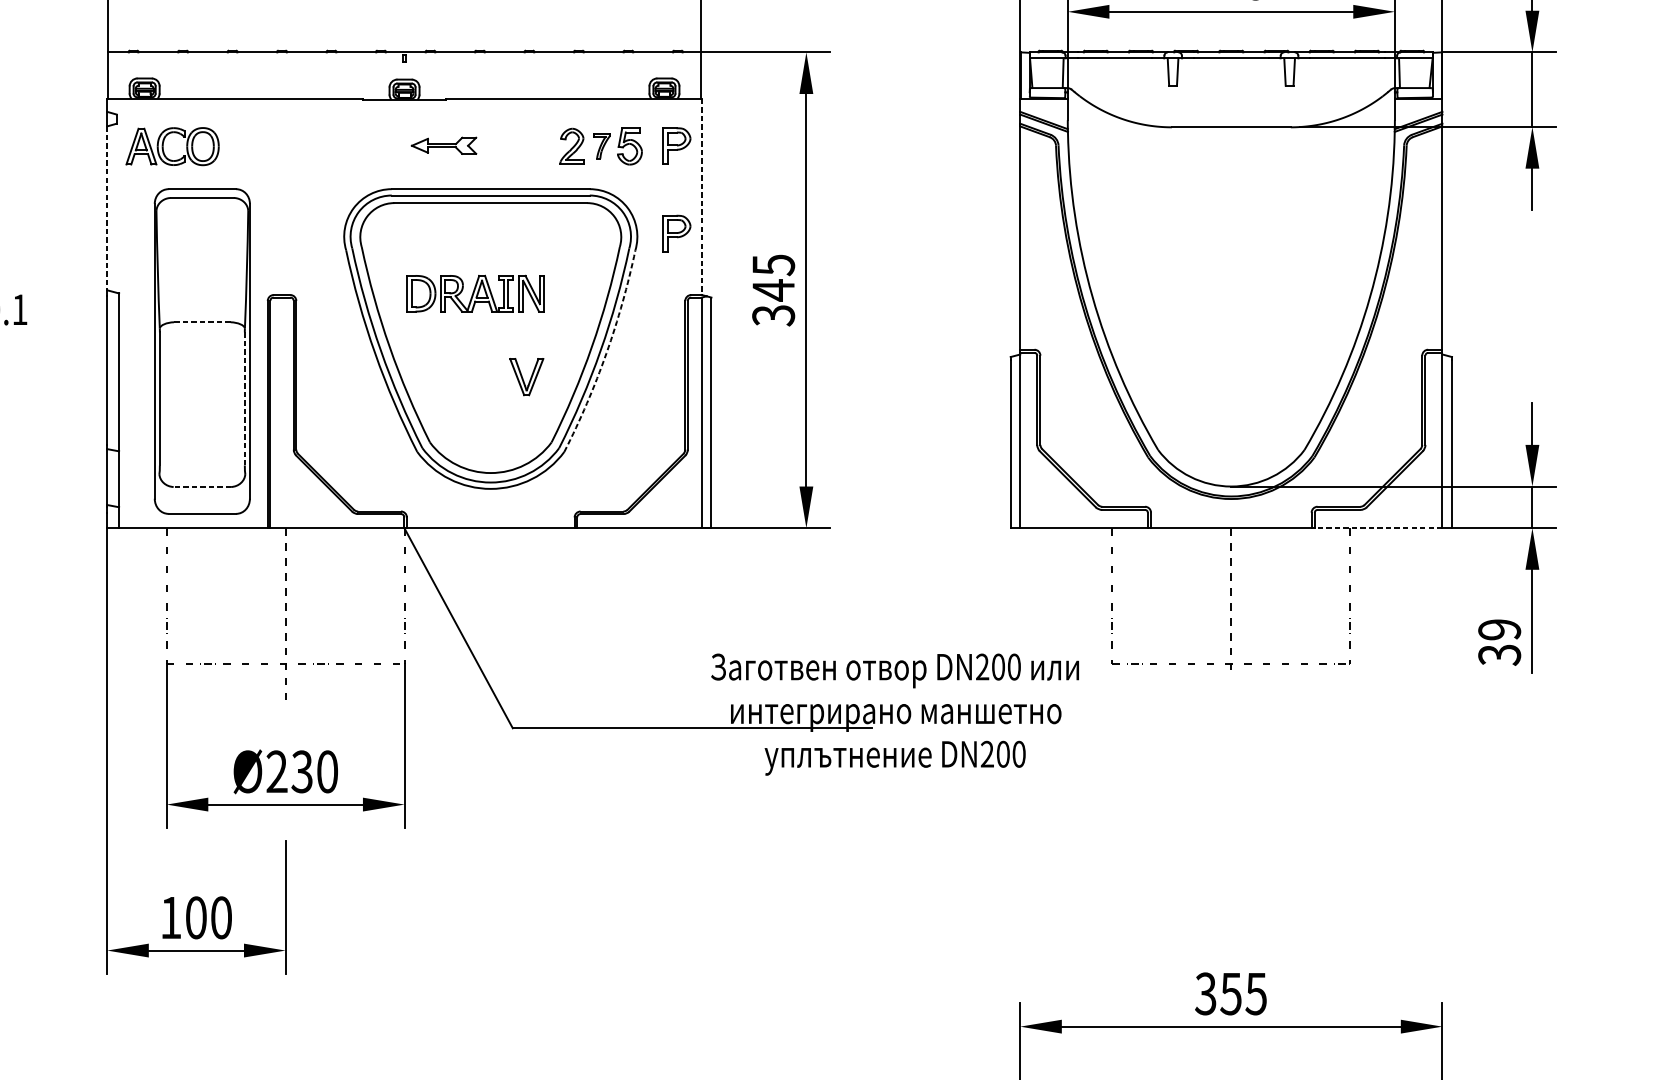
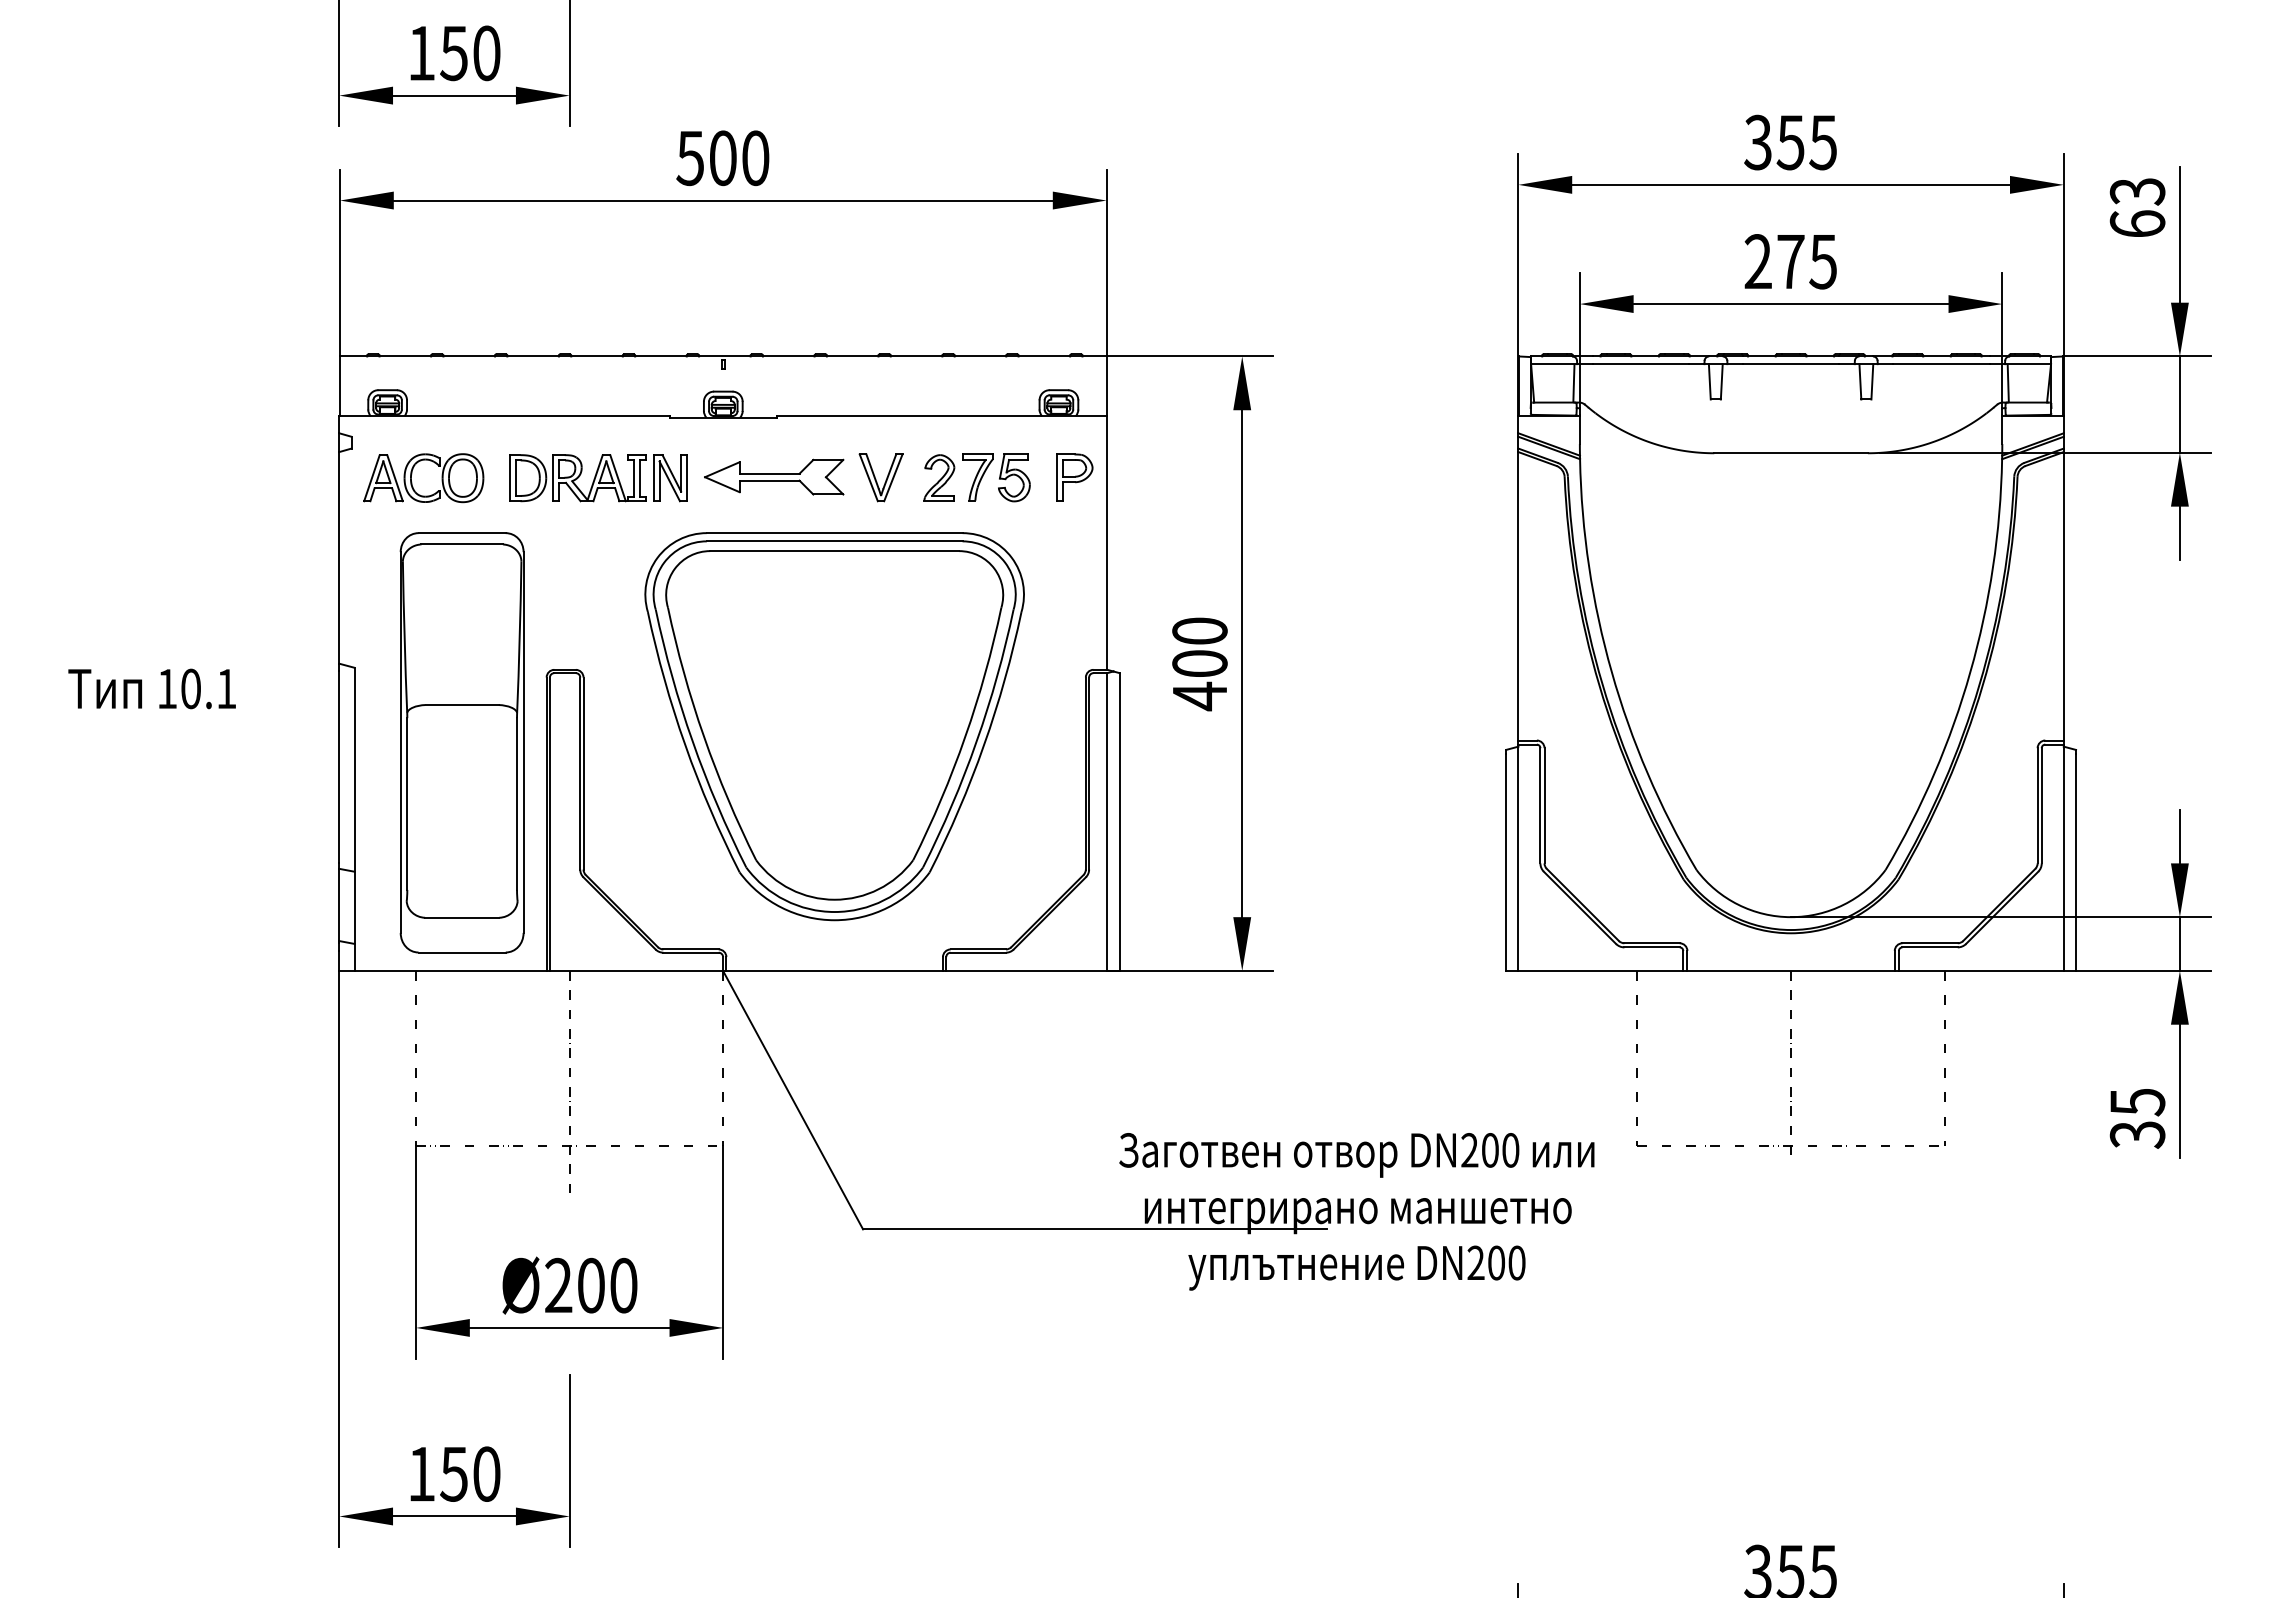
part: (444, 145) -> (774, 476), size x1.67
part: (601, 146) -> (977, 477), size x1.43
line: (702, 197) -> (1107, 543), dashed -> solid
line: (107, 208) -> (339, 557), dashed -> solid
part: (676, 233) -> (1074, 590), removed
text: (773, 290) -> (1199, 664), 345 -> 400
part: (475, 293) -> (598, 478), moved
line: (202, 322) -> (462, 705), dashed -> solid
arc: (606, 353) -> (984, 745), dashed -> solid
part: (526, 376) -> (880, 477), moved
line: (245, 399) -> (517, 804), dashed -> solid
line: (201, 486) -> (461, 917), dashed -> solid
line: (1378, 527) -> (1980, 970), dashed -> solid
text: (1499, 630) -> (2137, 1102), 39 -> 35
text: (301, 771) -> (590, 1285), Ø230 -> Ø200
text: (195, 917) -> (453, 1473), 100 -> 150

